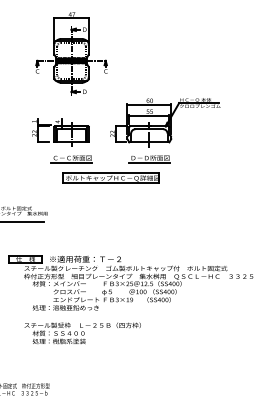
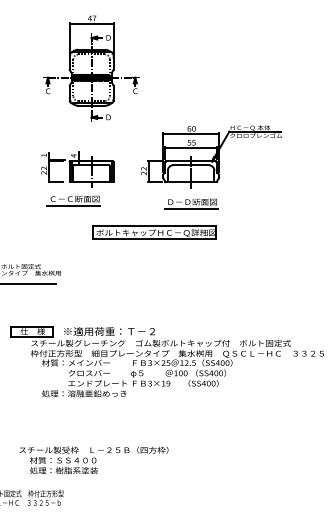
part: (71, 159) -> (73, 200), moved
part: (111, 177) -> (154, 232), moved
text: (82, 333) -> (93, 460), moved

